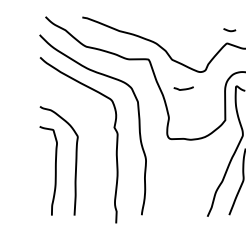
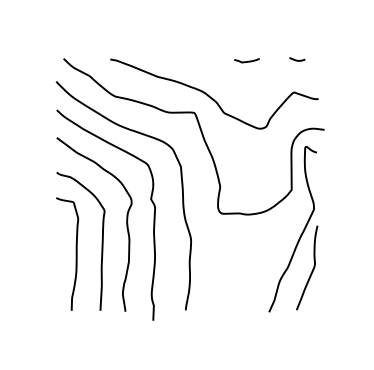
curve: (229, 30) -> (297, 59), moved
curve: (183, 89) -> (246, 61), moved
curve: (95, 147) -> (126, 224), added

